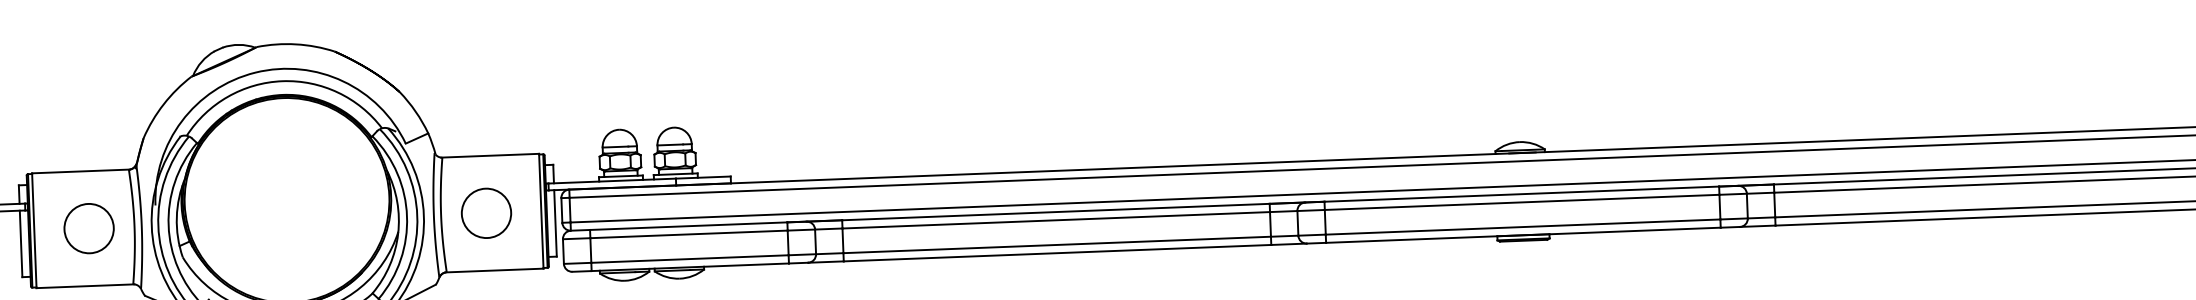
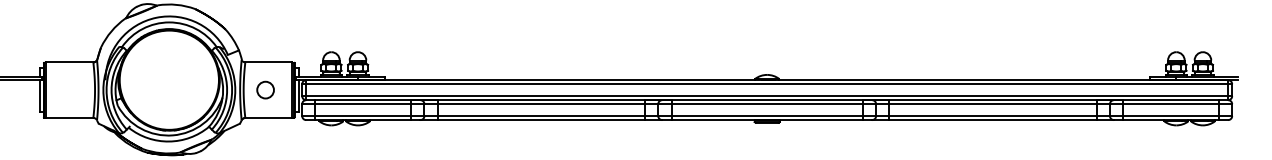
circle: (486, 211) -> (265, 89), size x0.7
circle: (87, 227) -> (72, 89), removed

